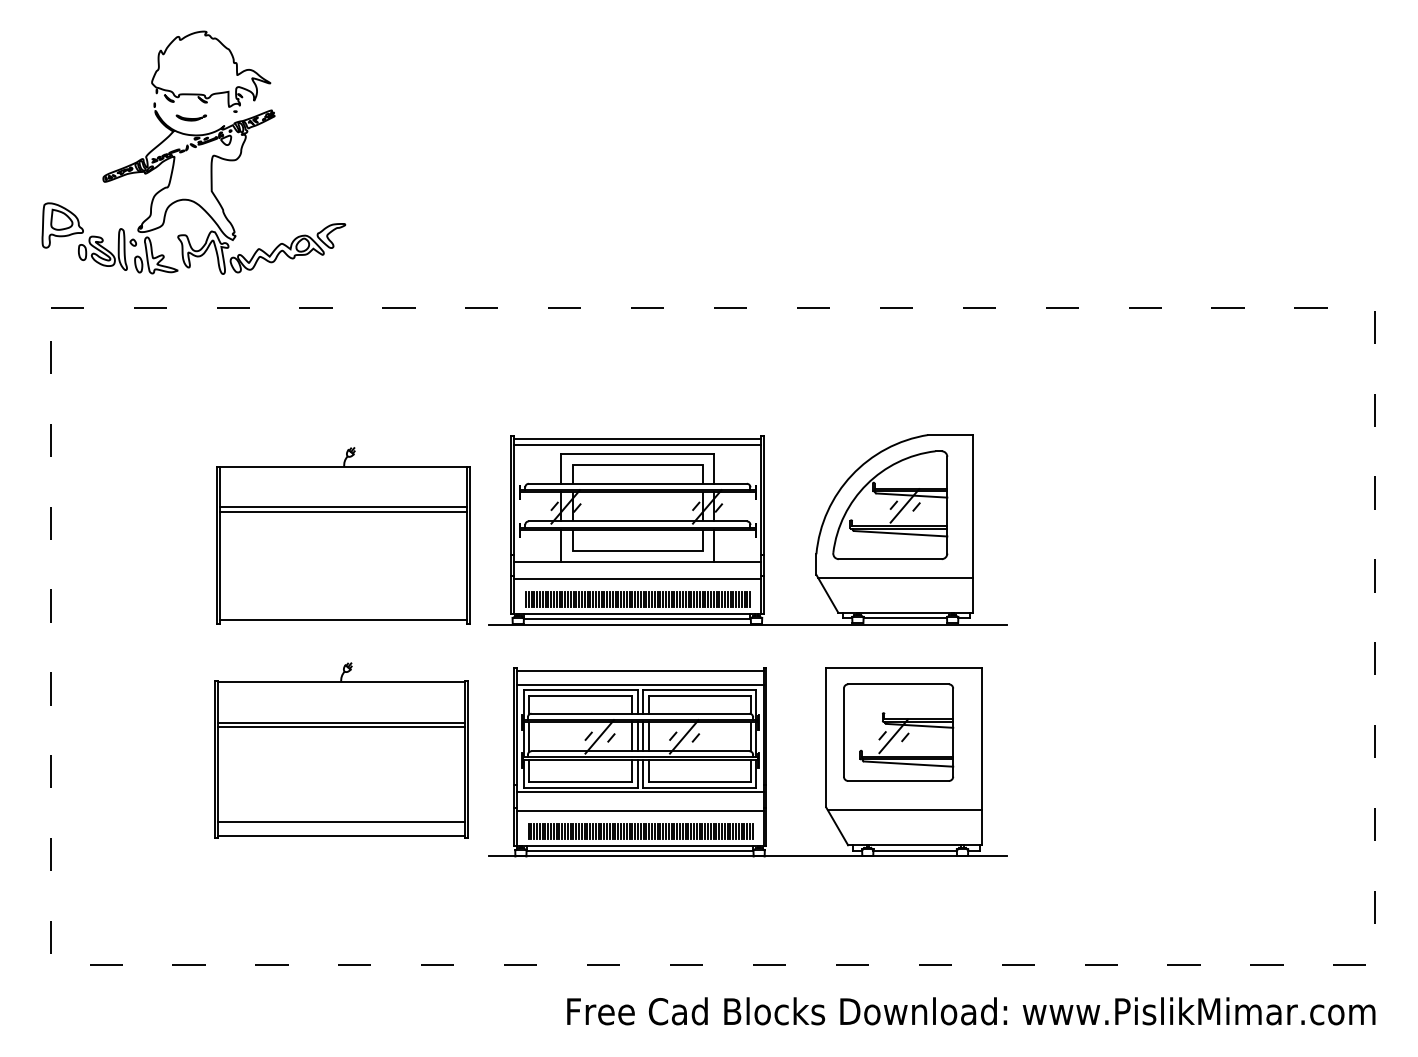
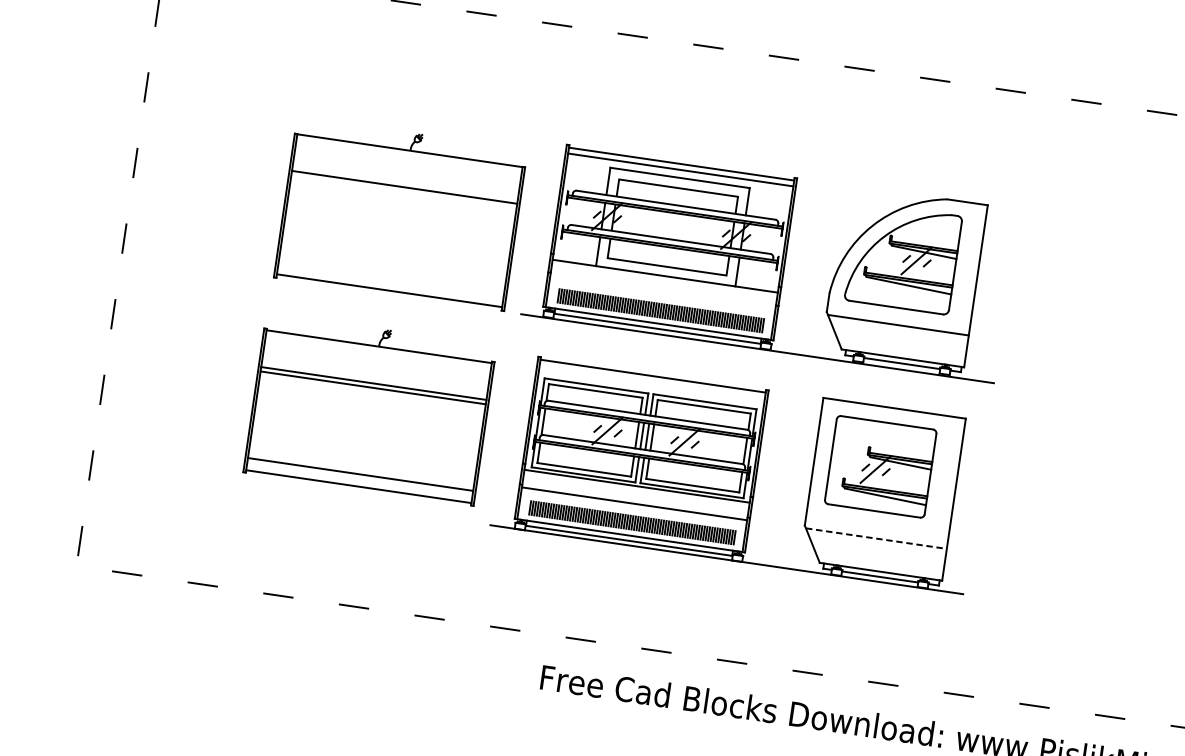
line: (343, 511) -> (403, 191), removed
line: (636, 578) -> (662, 291), removed
line: (639, 684) -> (650, 388), removed
line: (905, 810) -> (876, 538), solid -> dashed

